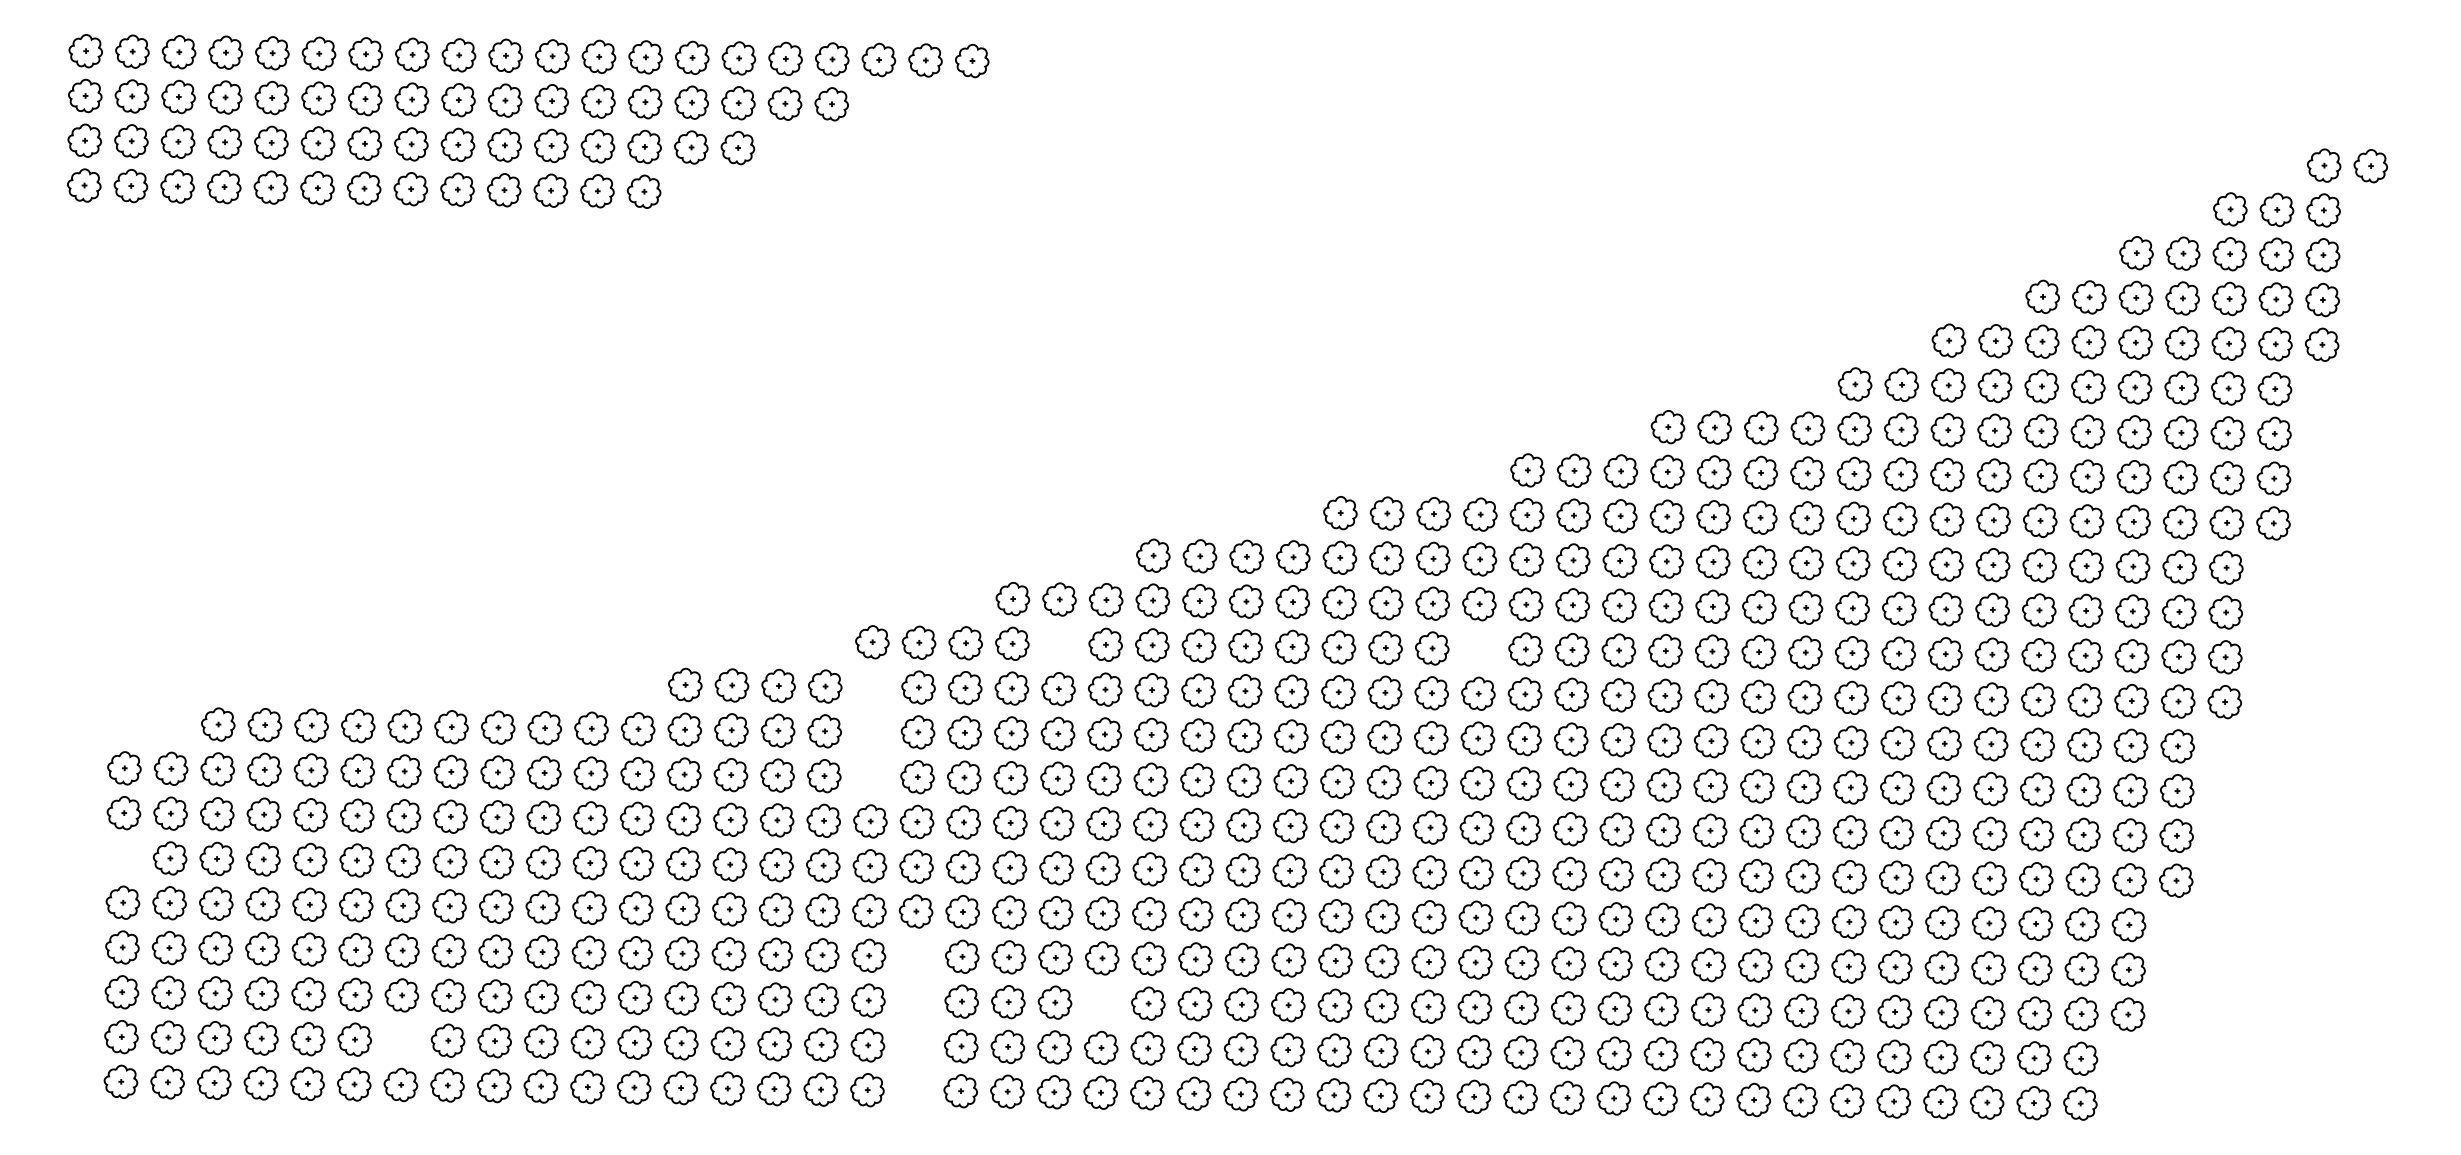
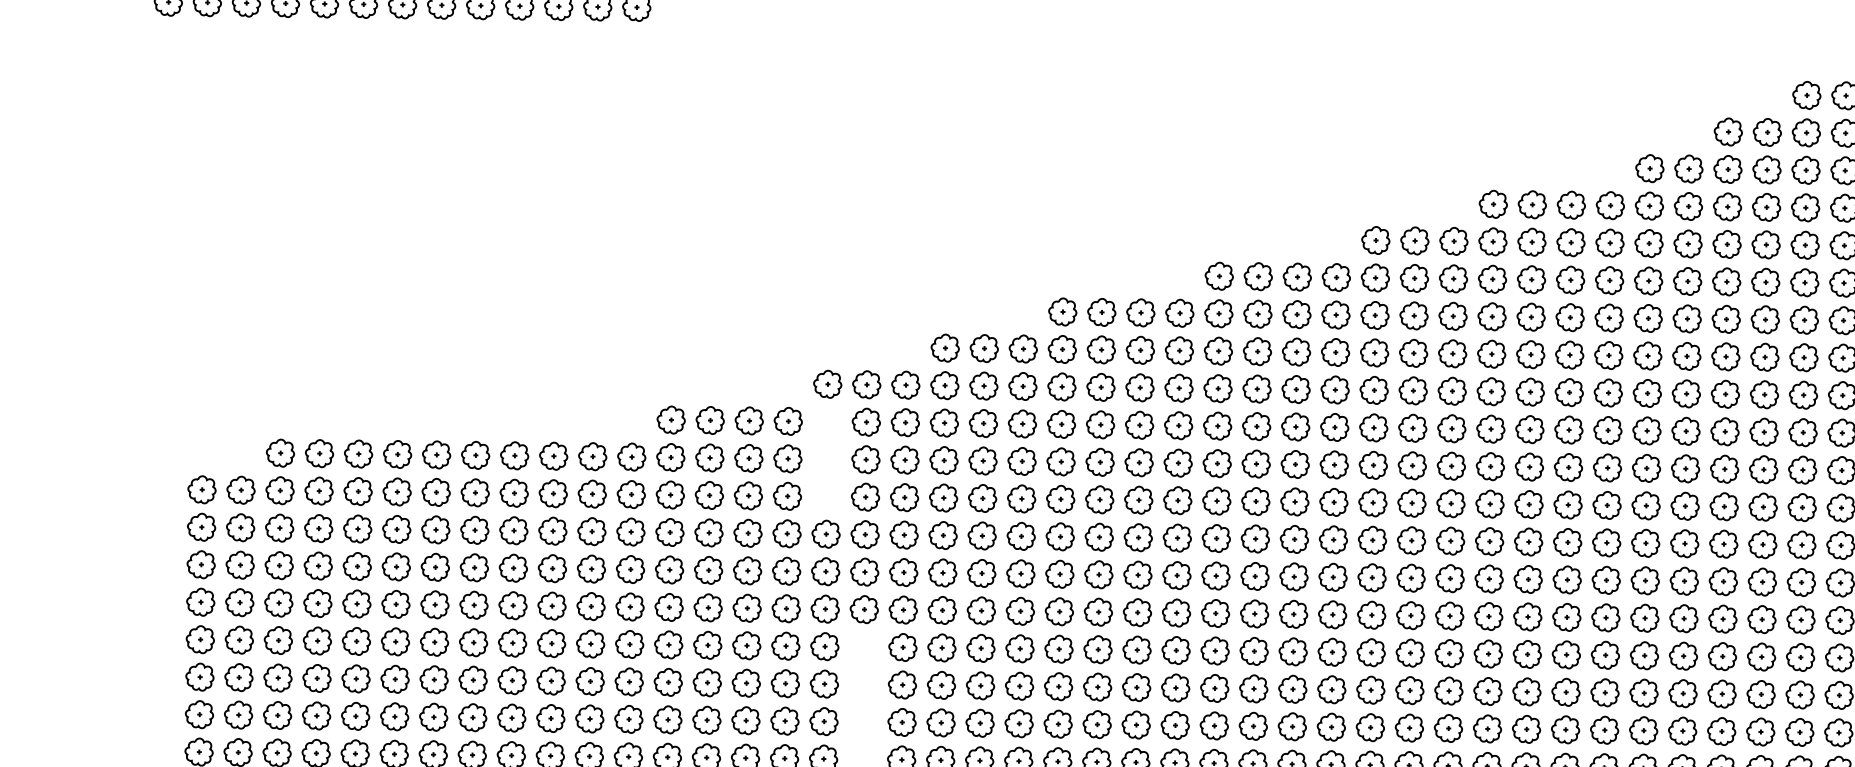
part: (1058, 644) -> (983, 386), added
part: (1478, 648) -> (1334, 389), added
part: (123, 857) -> (201, 564), added
part: (1101, 1003) -> (1019, 686), added
part: (401, 1040) -> (433, 717), added

